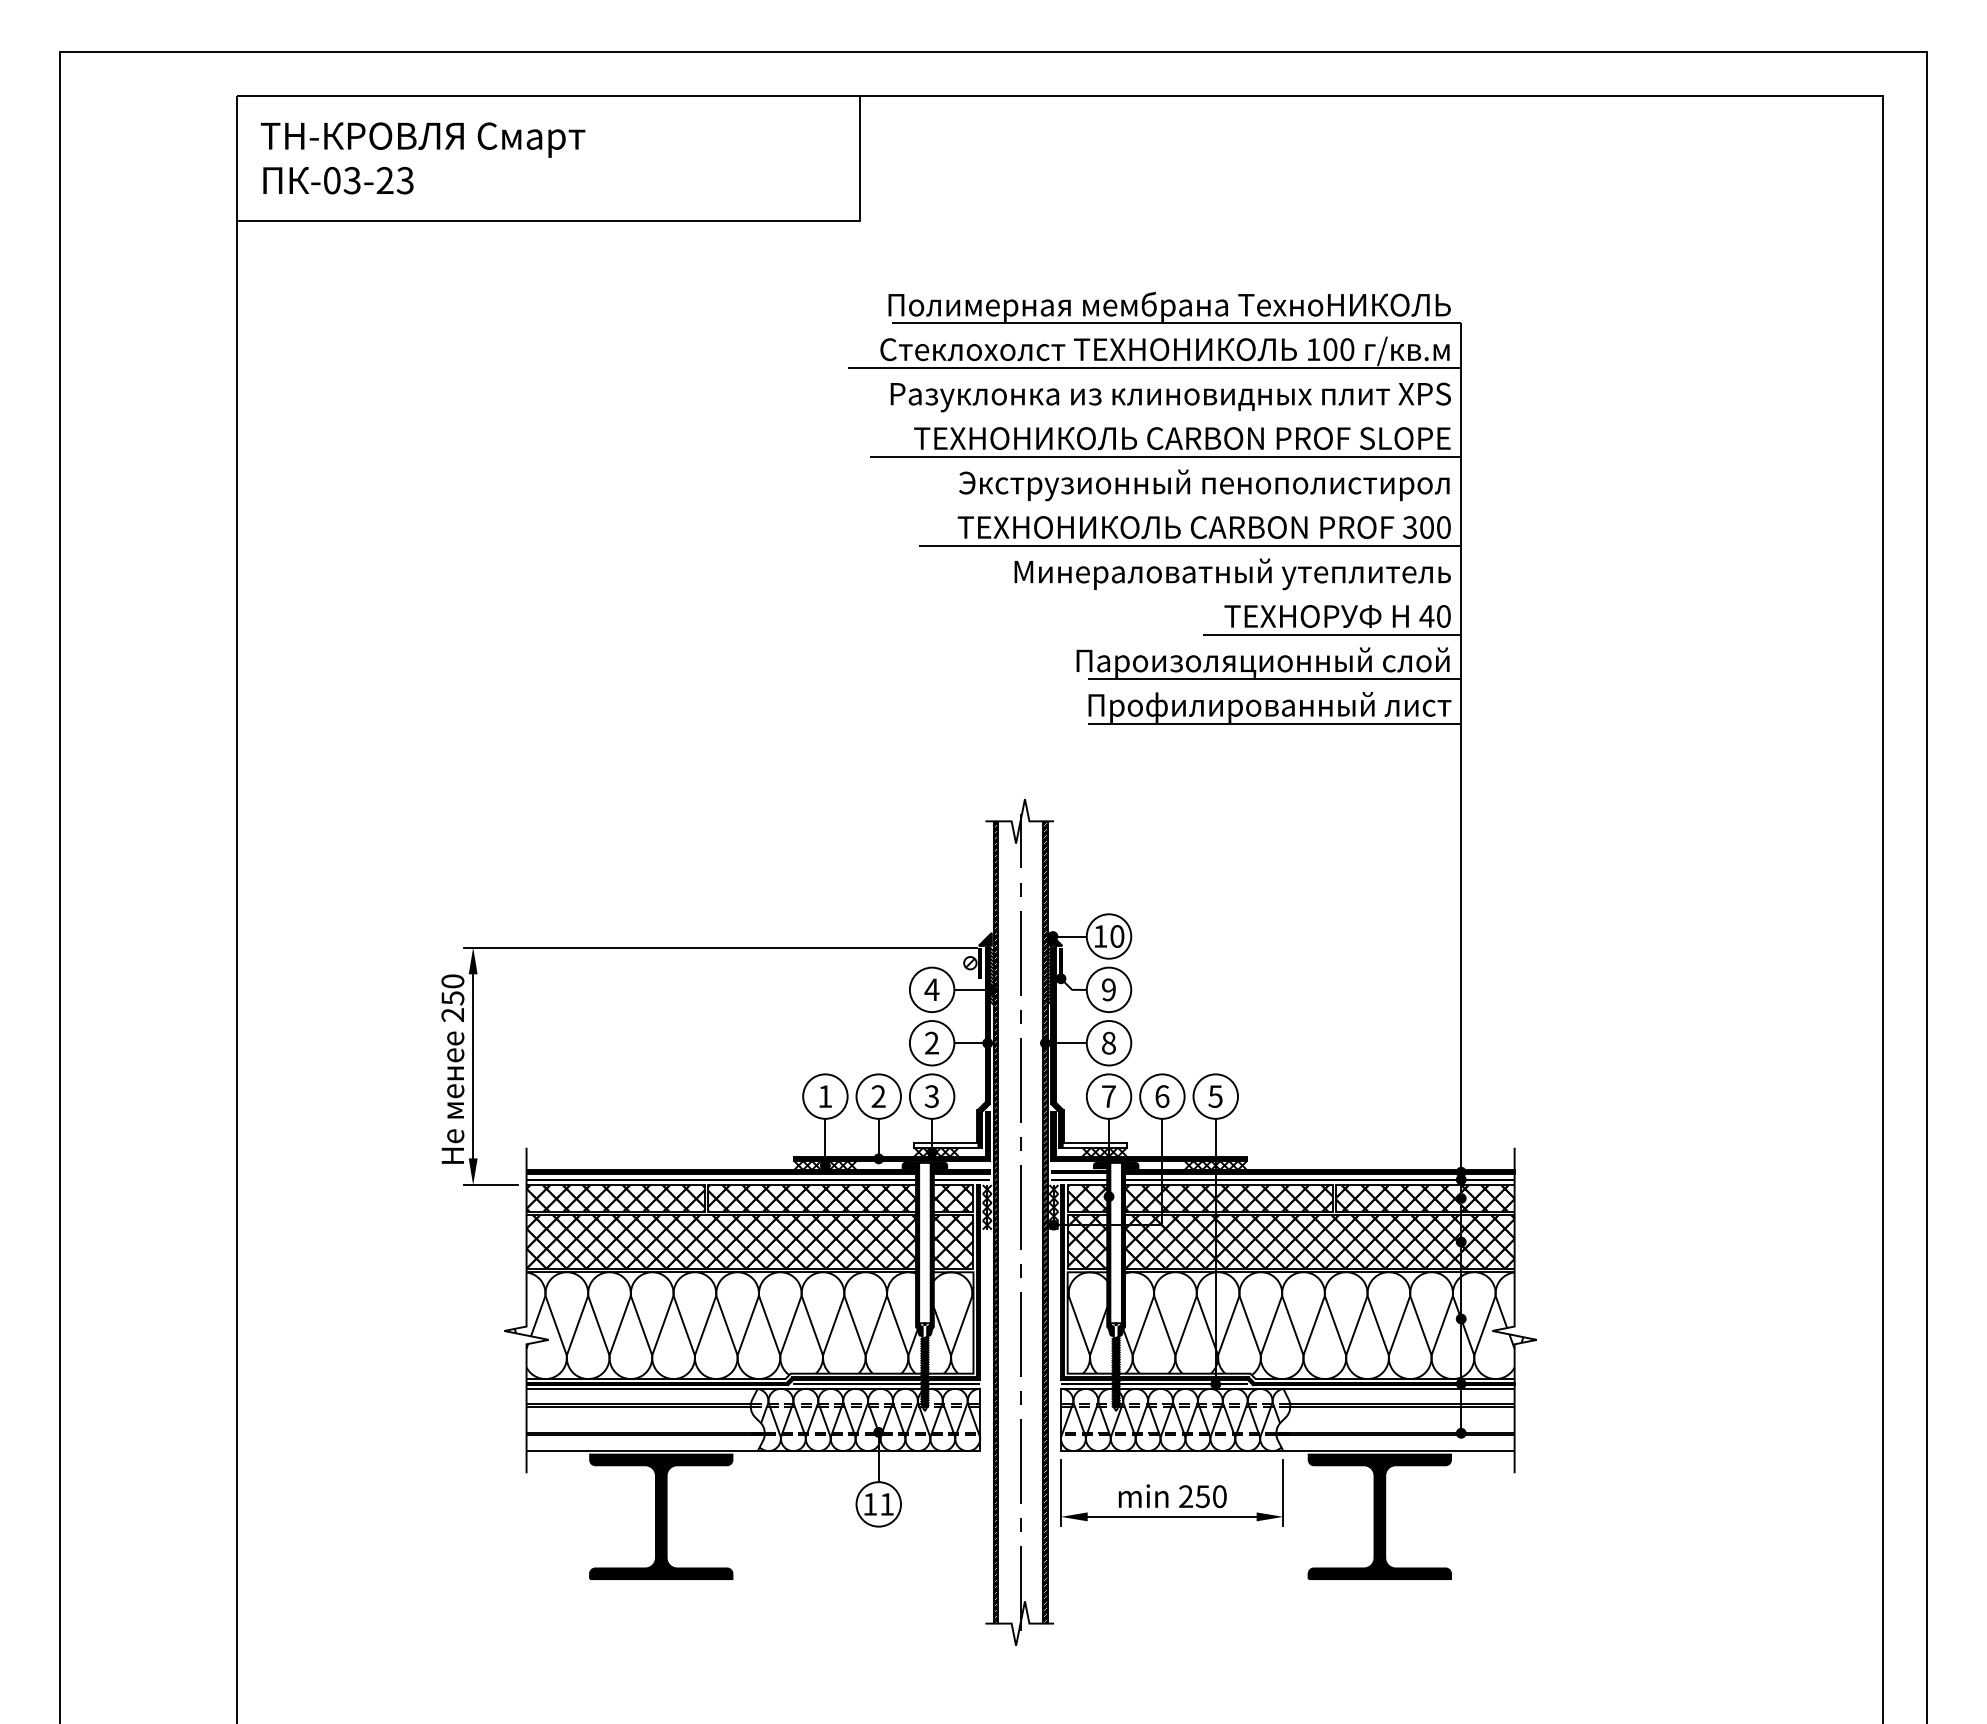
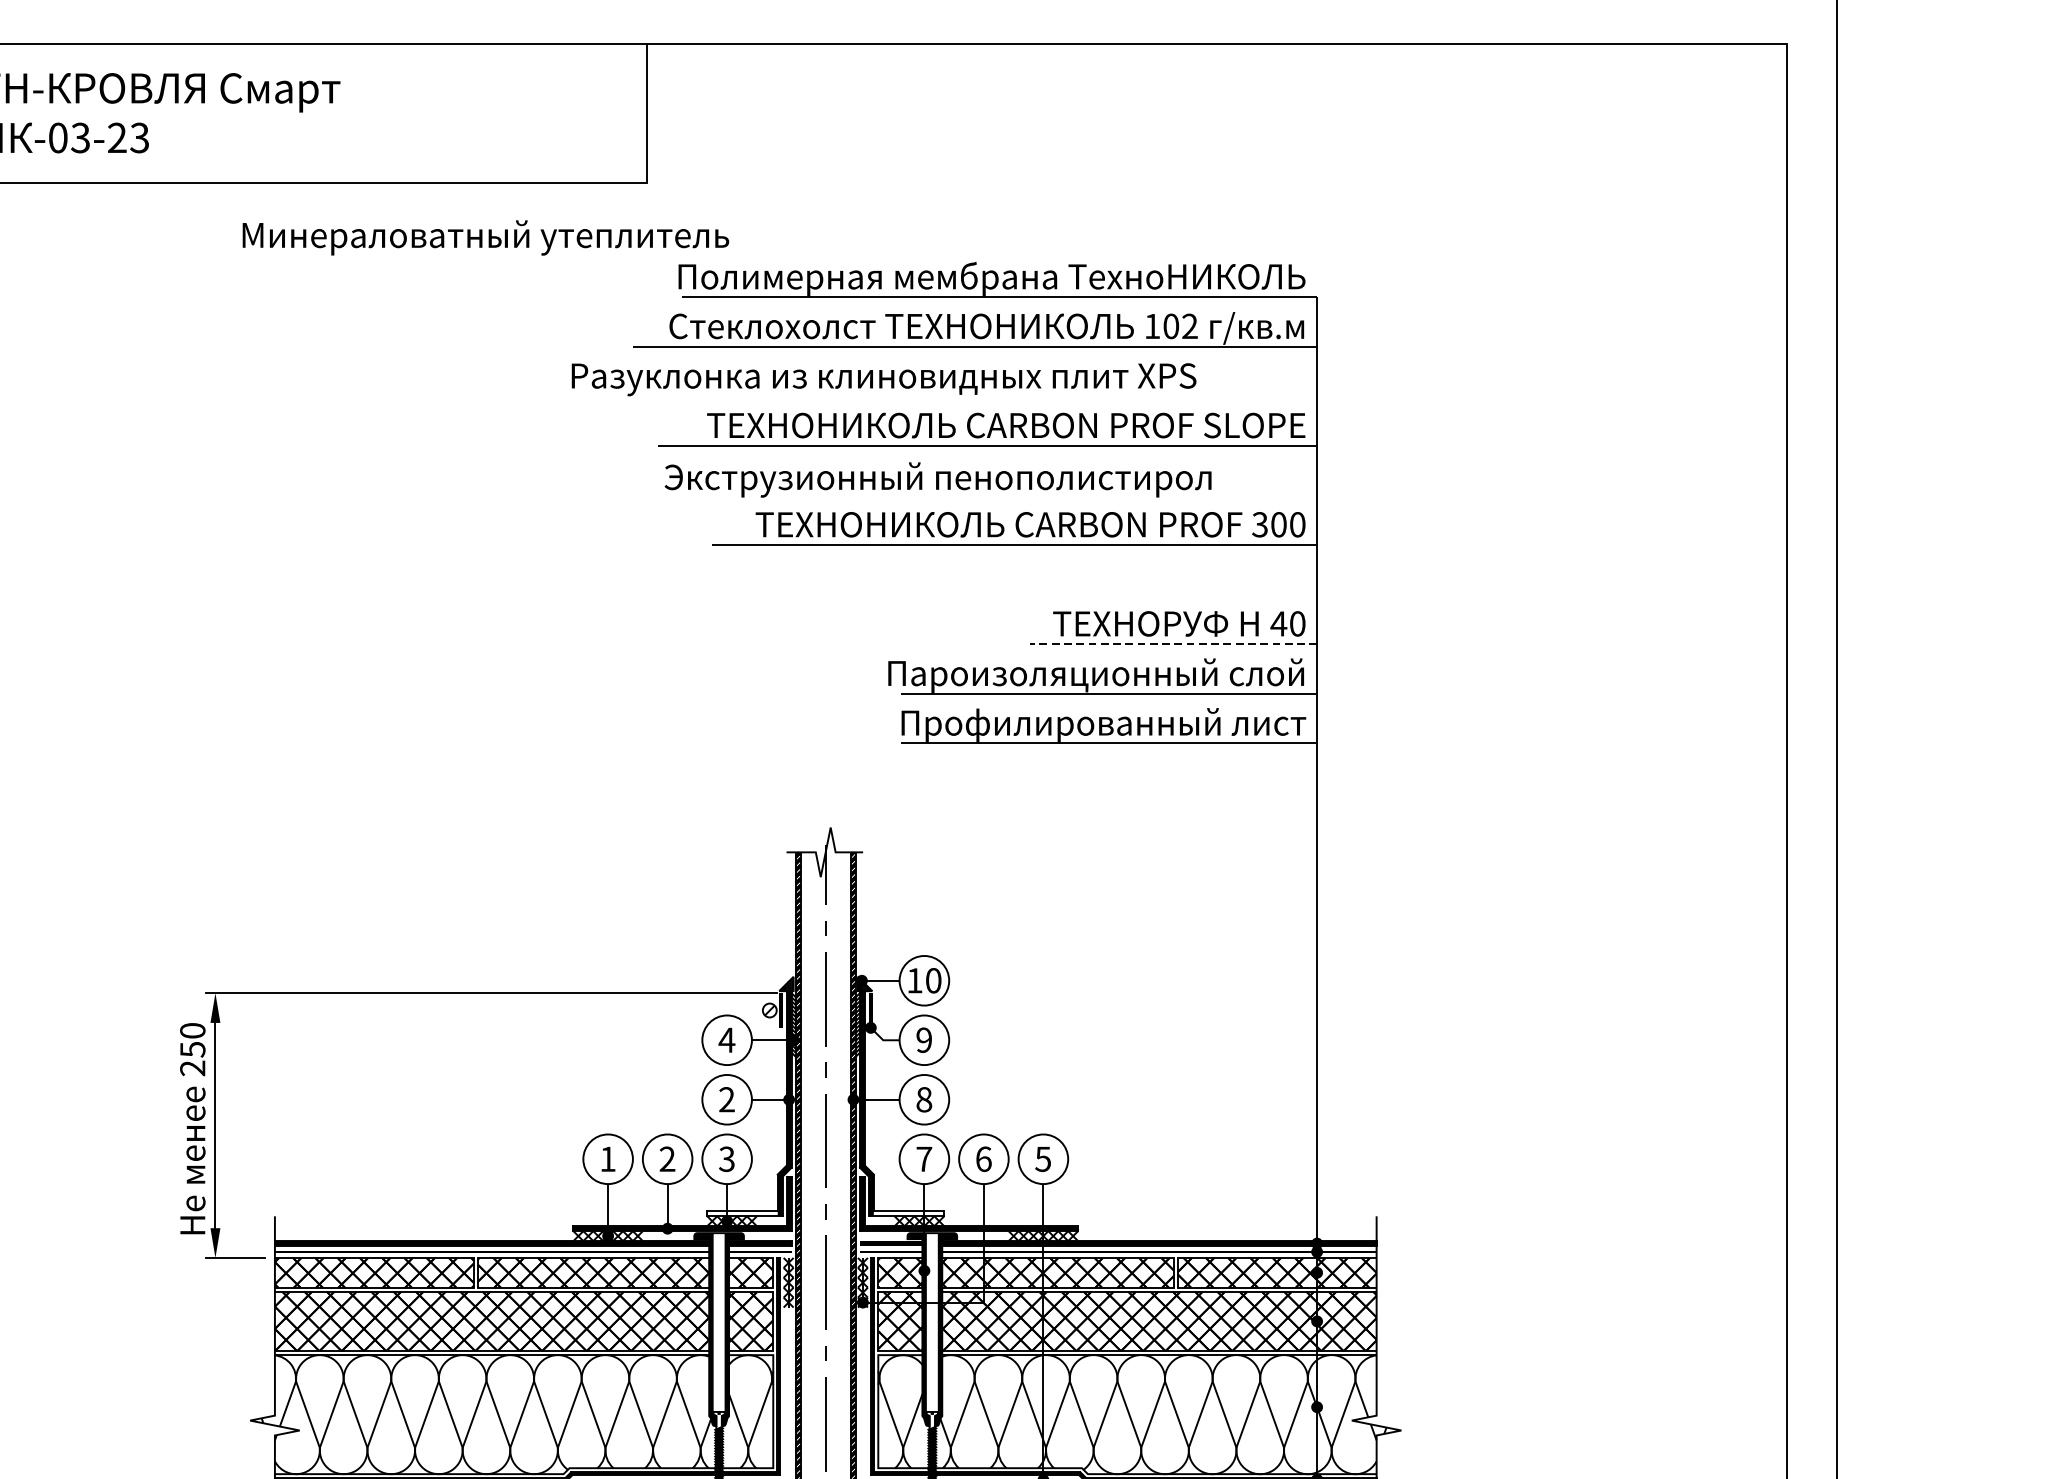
text: (1347, 349) -> (1190, 326), 100 -> 102
text: (1170, 397) -> (883, 379), moved
text: (1204, 485) -> (938, 480), moved
text: (1232, 574) -> (485, 238), moved
line: (1332, 634) -> (1173, 644), solid -> dashed

